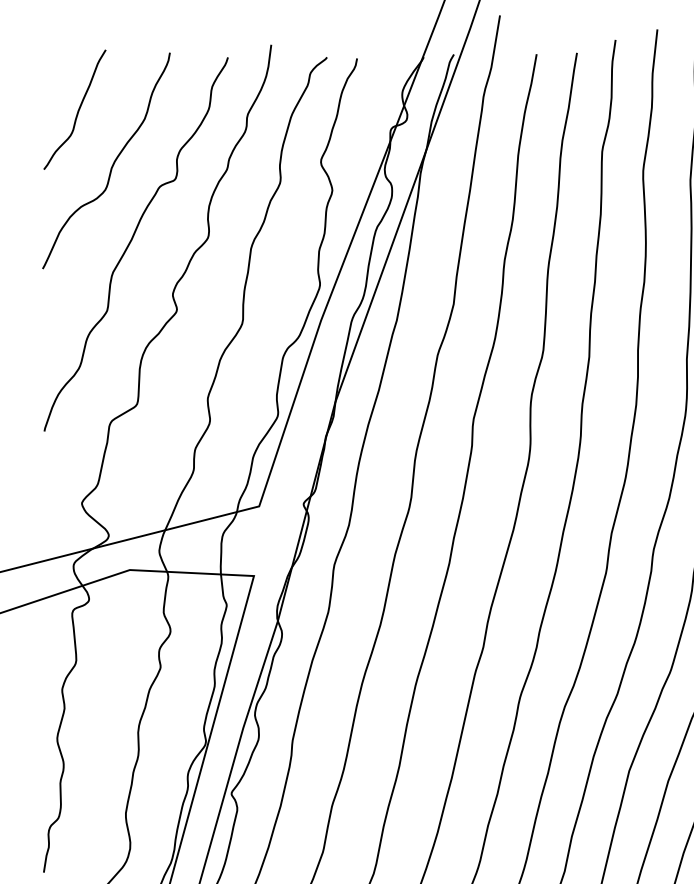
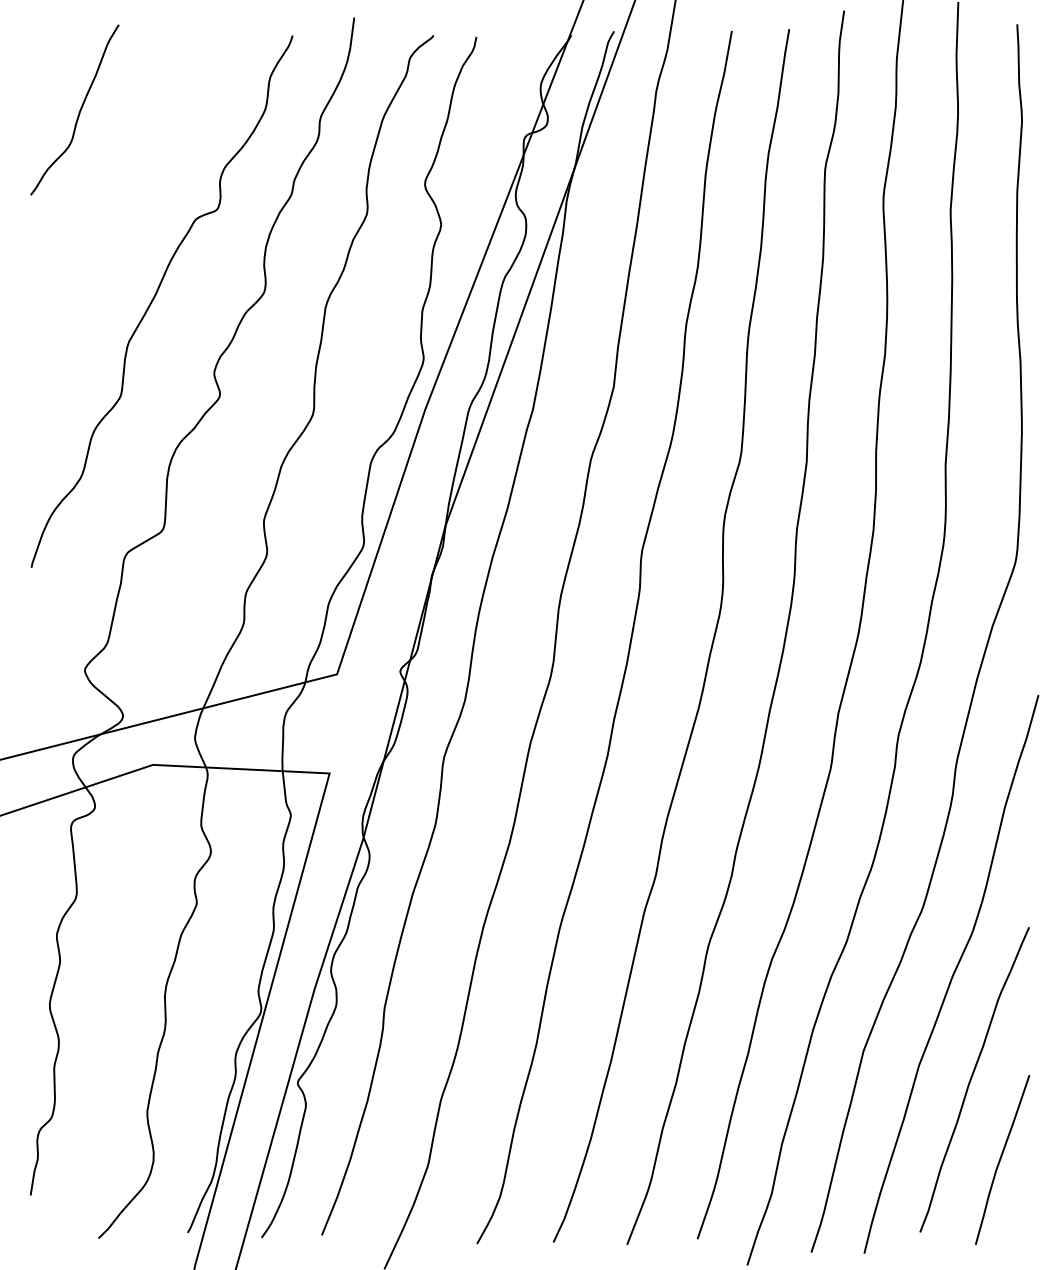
curve: (112, 164) -> (128, 187), removed

